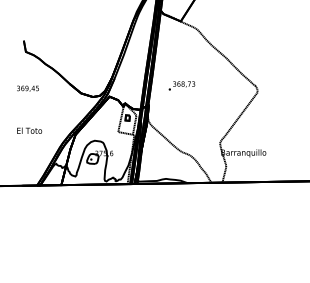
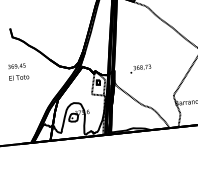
text: (181, 85) -> (140, 68), moved
text: (29, 130) -> (19, 77), moved

